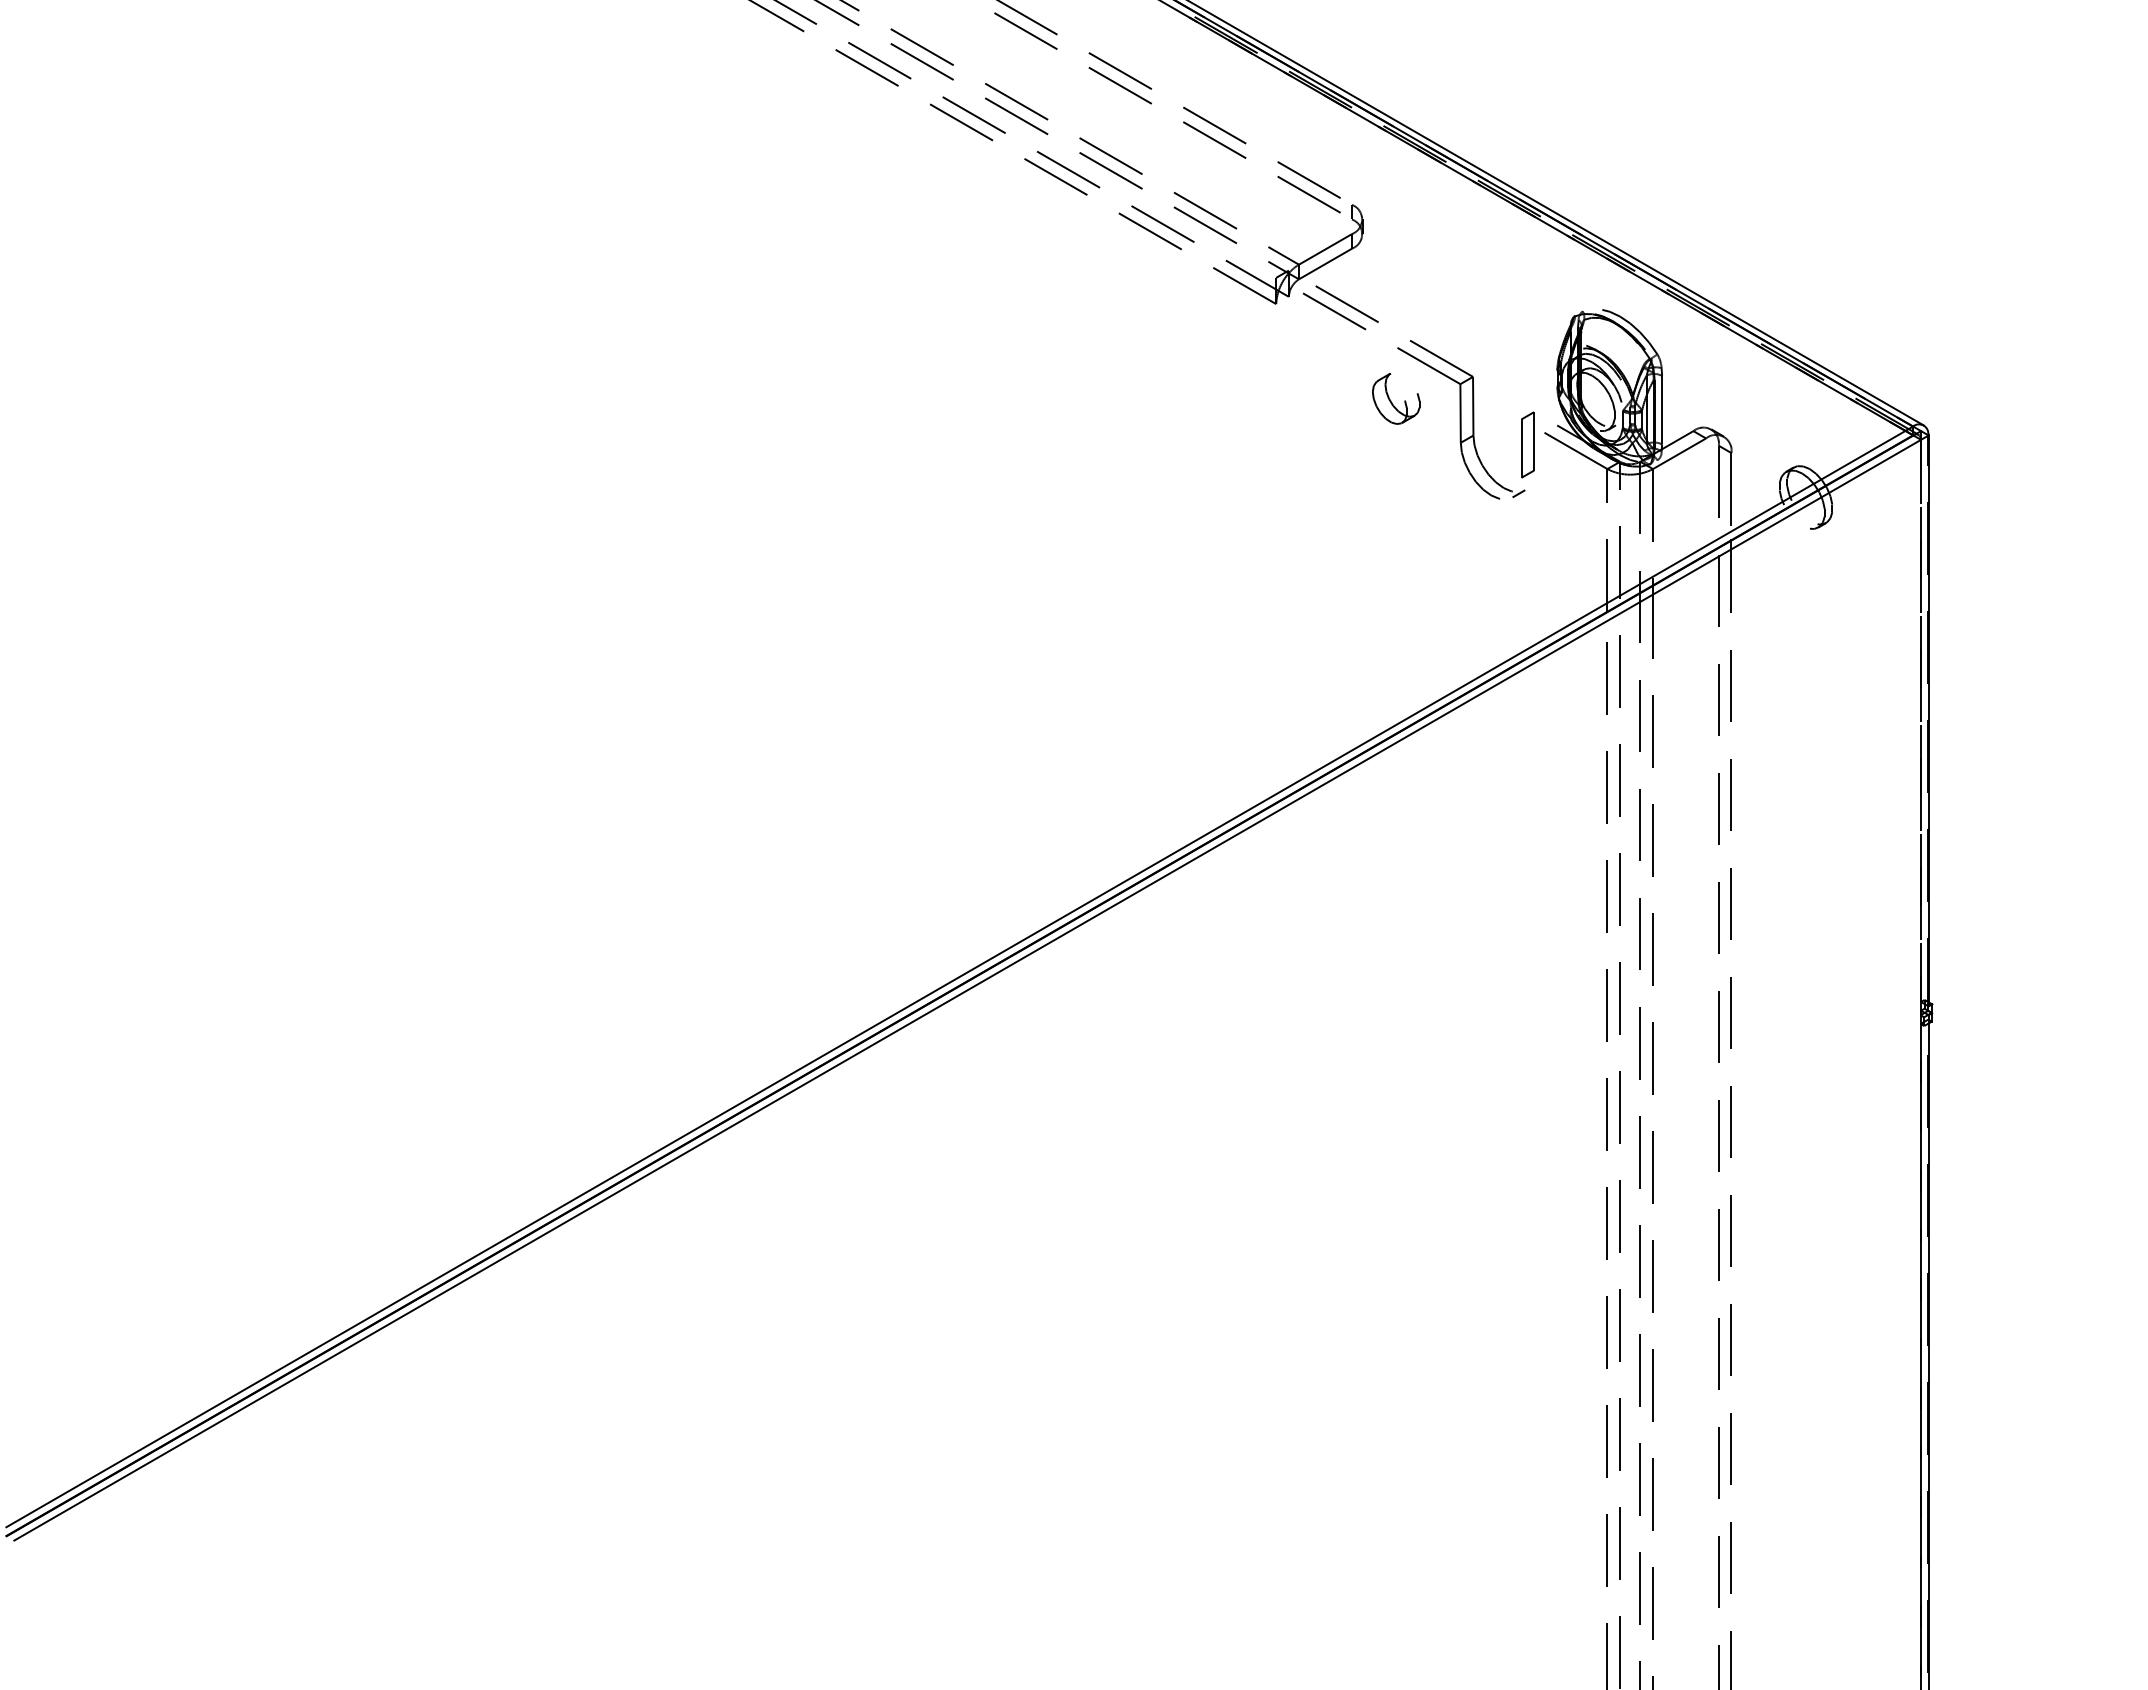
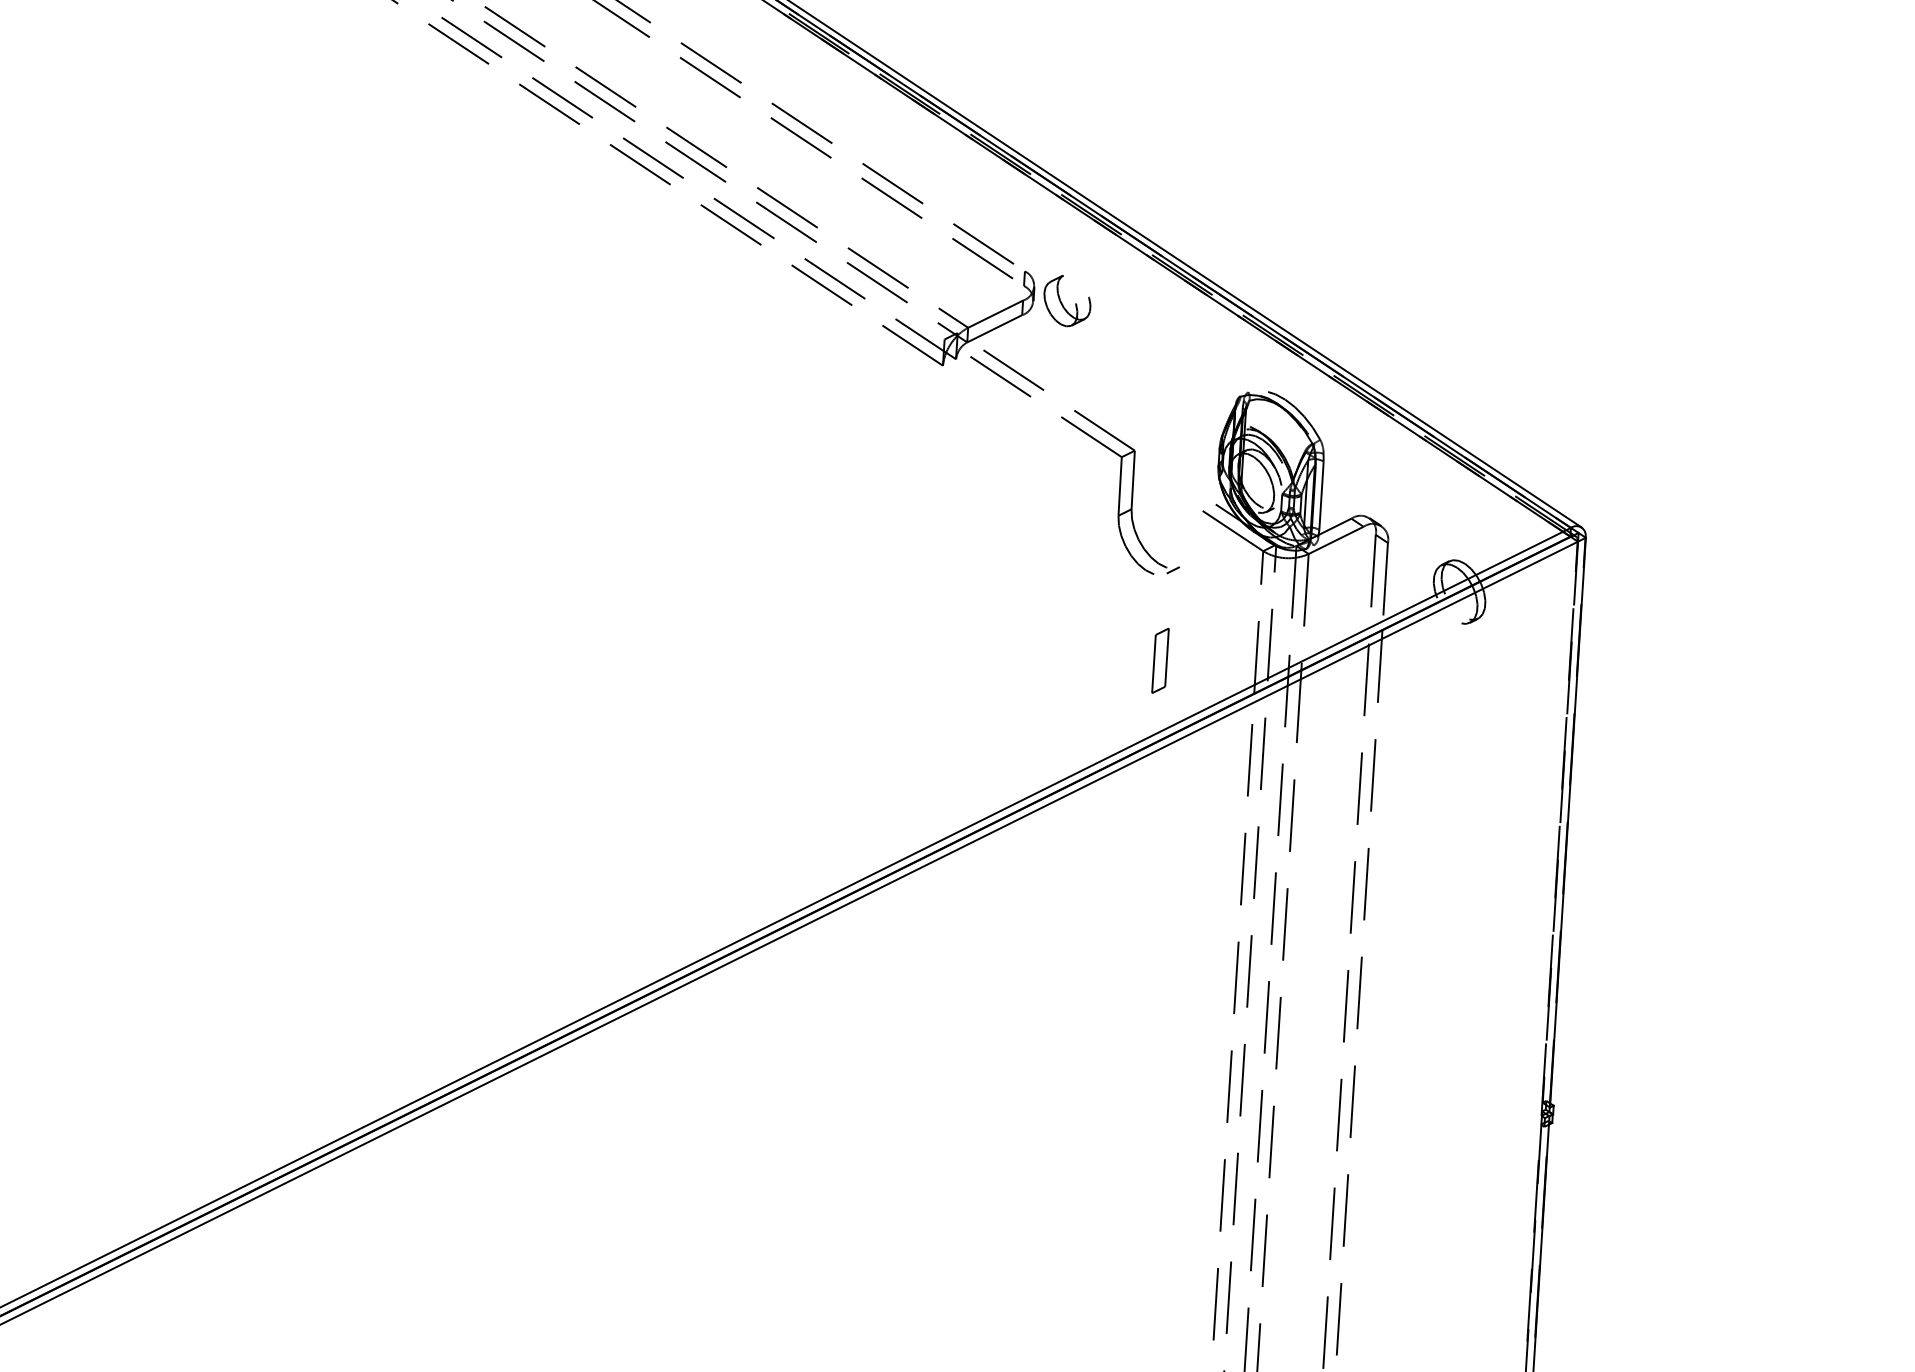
part: (1396, 398) -> (1067, 300), moved
part: (1527, 444) -> (1160, 660), moved

